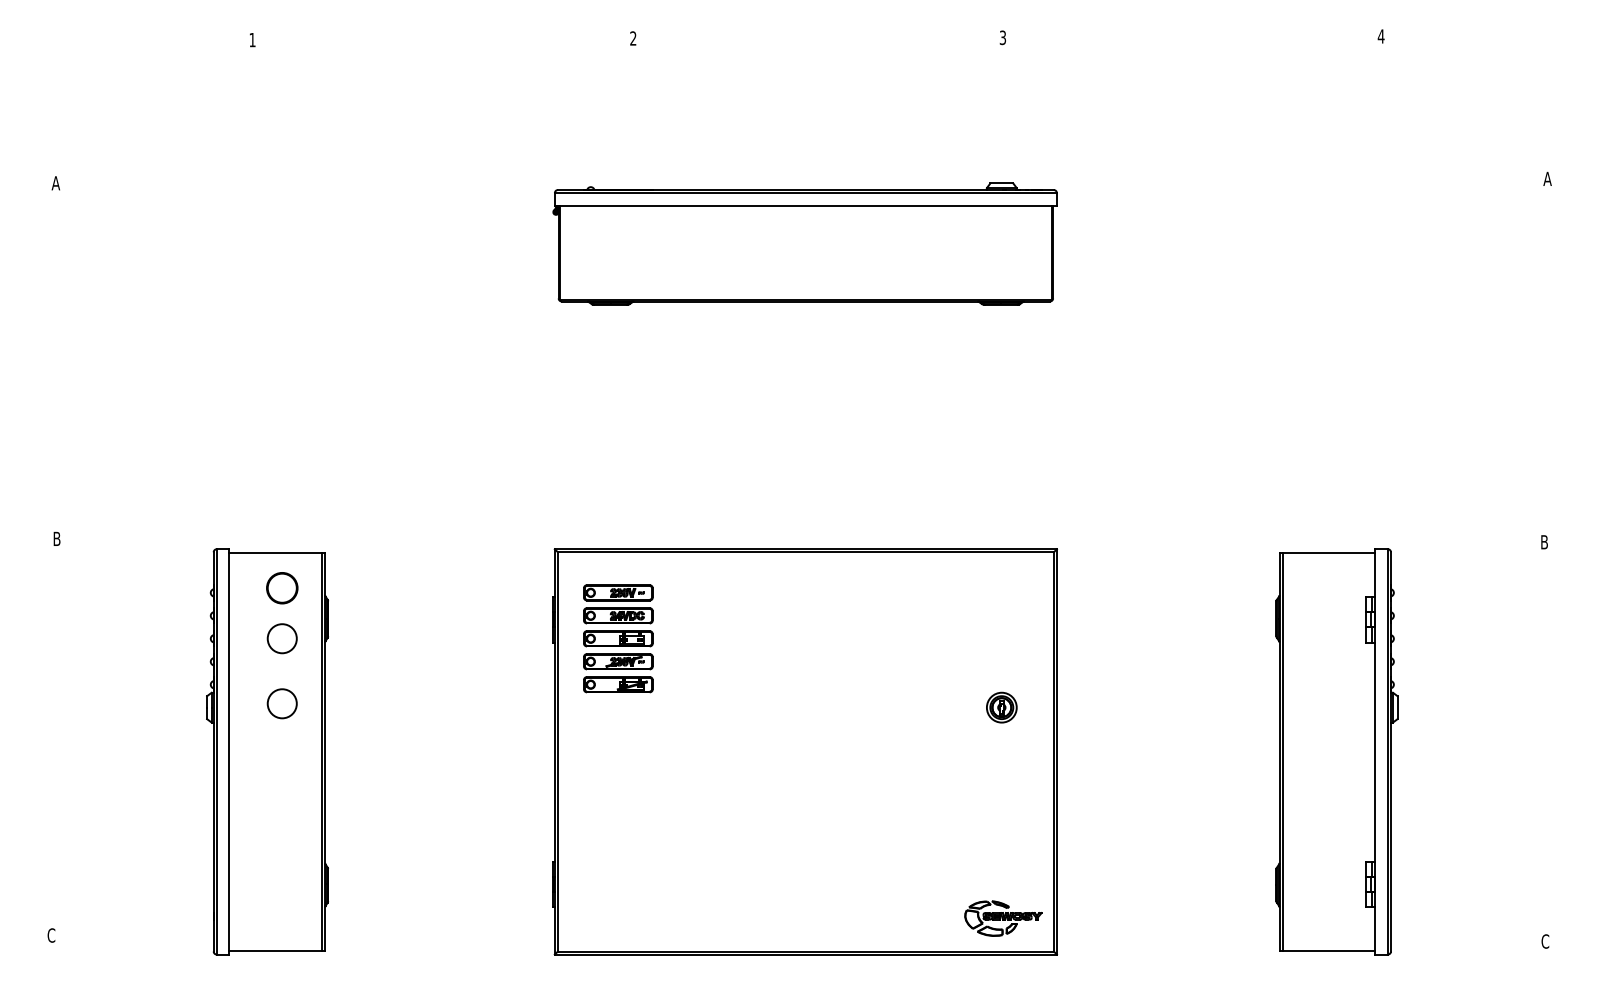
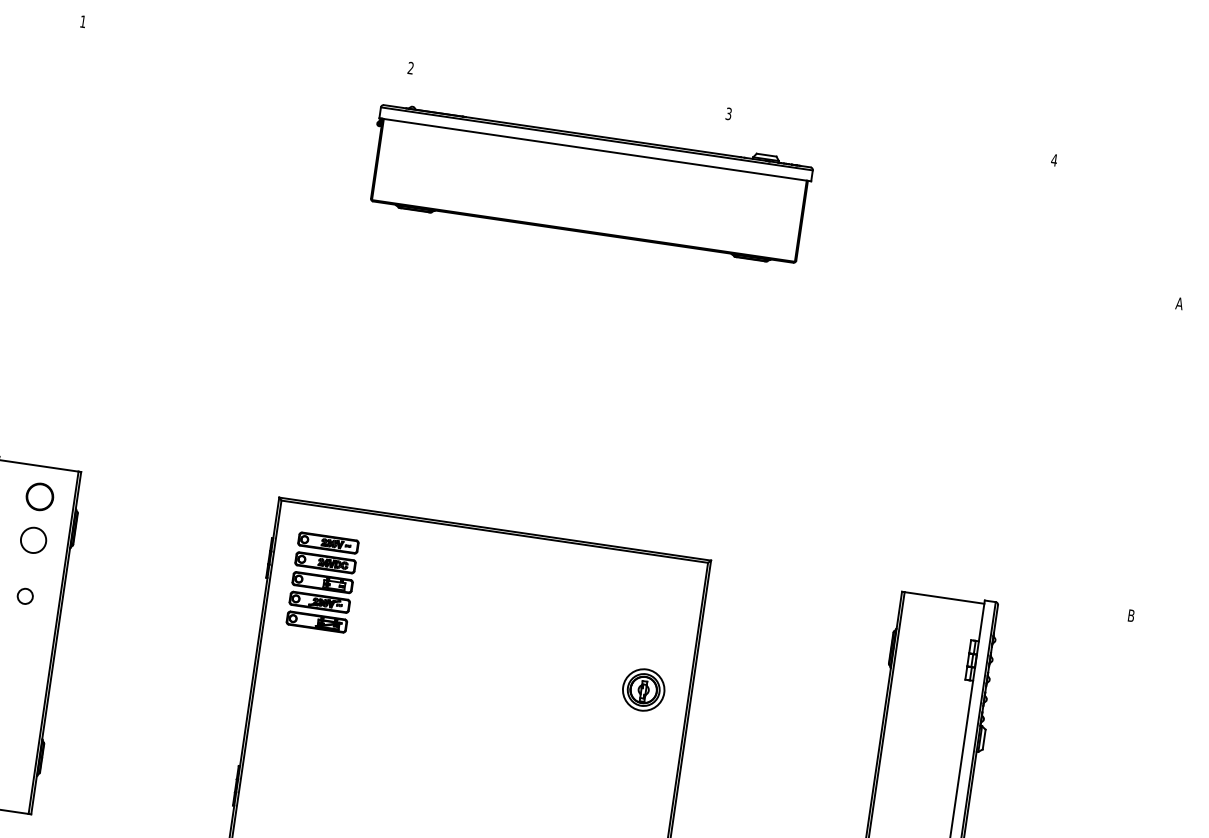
part: (804, 243) -> (589, 182), moved
circle: (281, 703) -> (24, 595), size x0.6
part: (1001, 707) -> (643, 689), size x1.6

